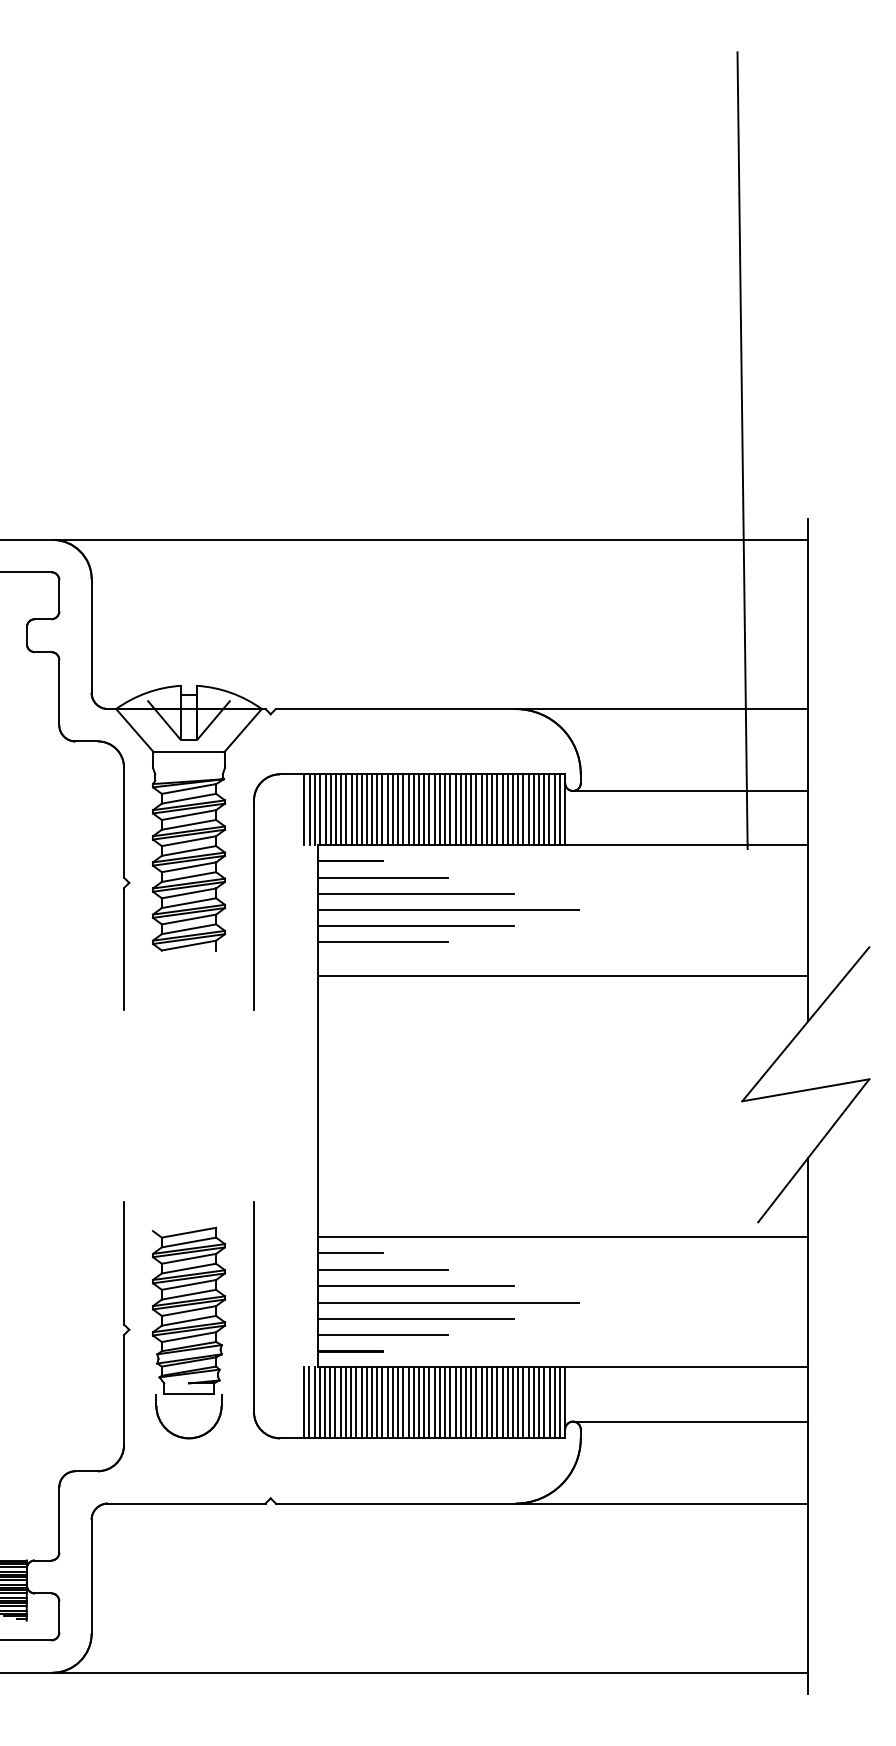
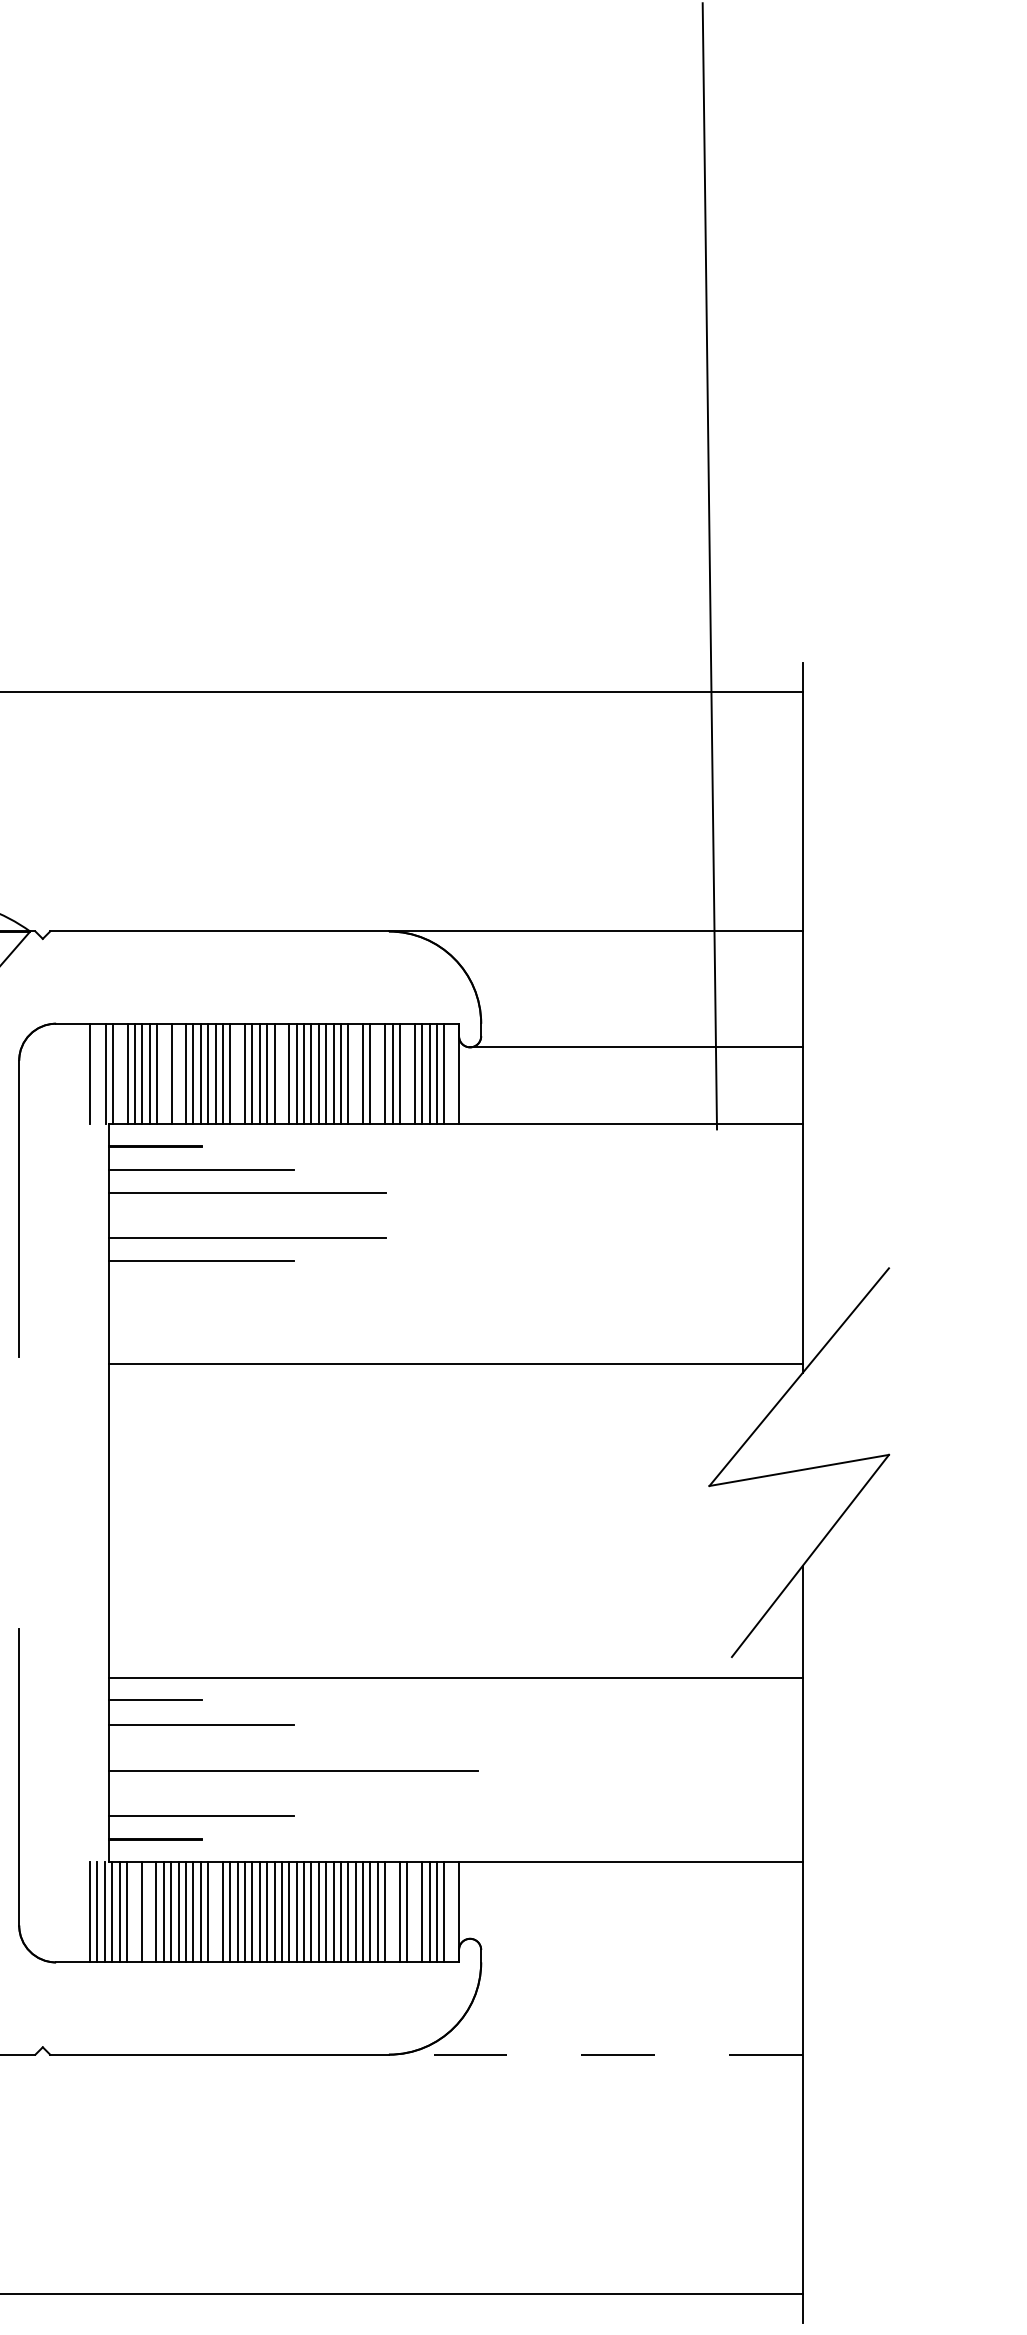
line: (309, 809) -> (97, 1073), removed
line: (325, 809) -> (120, 1073), removed
line: (356, 809) -> (164, 1073), removed
line: (367, 809) -> (179, 1073), removed
line: (408, 809) -> (237, 1073), removed
line: (439, 809) -> (281, 1073), removed
line: (492, 809) -> (356, 1073), removed
line: (507, 809) -> (377, 1073), removed
line: (528, 809) -> (407, 1073), removed
line: (559, 809) -> (451, 1073), removed
line: (447, 910) -> (292, 1216), removed
line: (562, 975) -> (455, 1363), moved
line: (415, 1286) -> (247, 1747), removed
line: (415, 1318) -> (247, 1793), removed
line: (335, 1402) -> (134, 1911), removed
line: (345, 1402) -> (148, 1911), removed
line: (392, 1402) -> (214, 1911), removed
line: (518, 1402) -> (393, 1911), removed
line: (533, 1402) -> (414, 1911), removed
line: (559, 1402) -> (451, 1911), removed
line: (690, 1421) -> (636, 1938), removed
line: (661, 1503) -> (595, 2054), solid -> dashed

